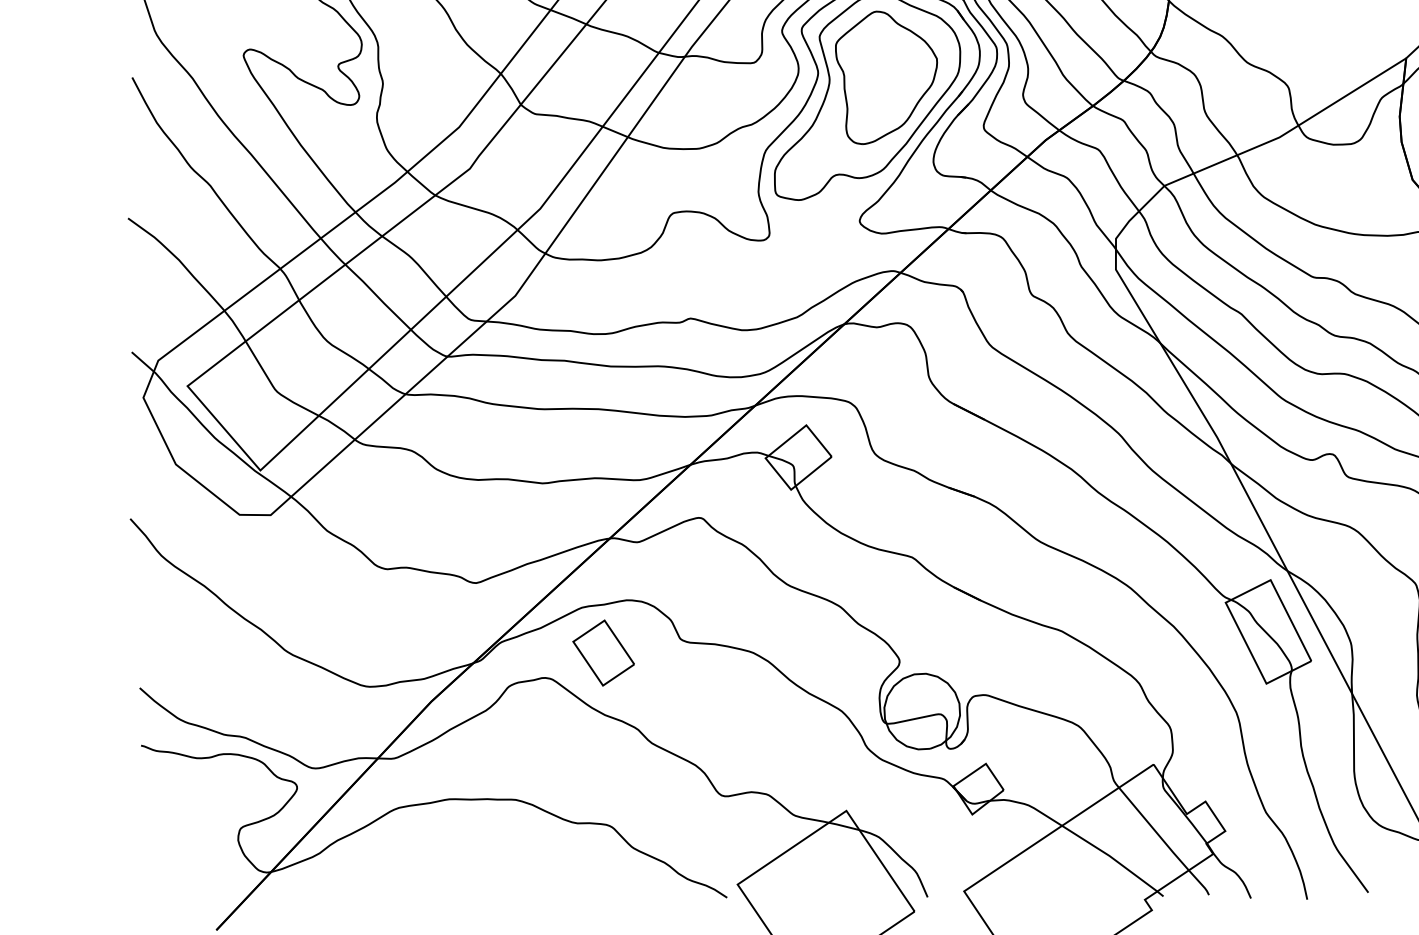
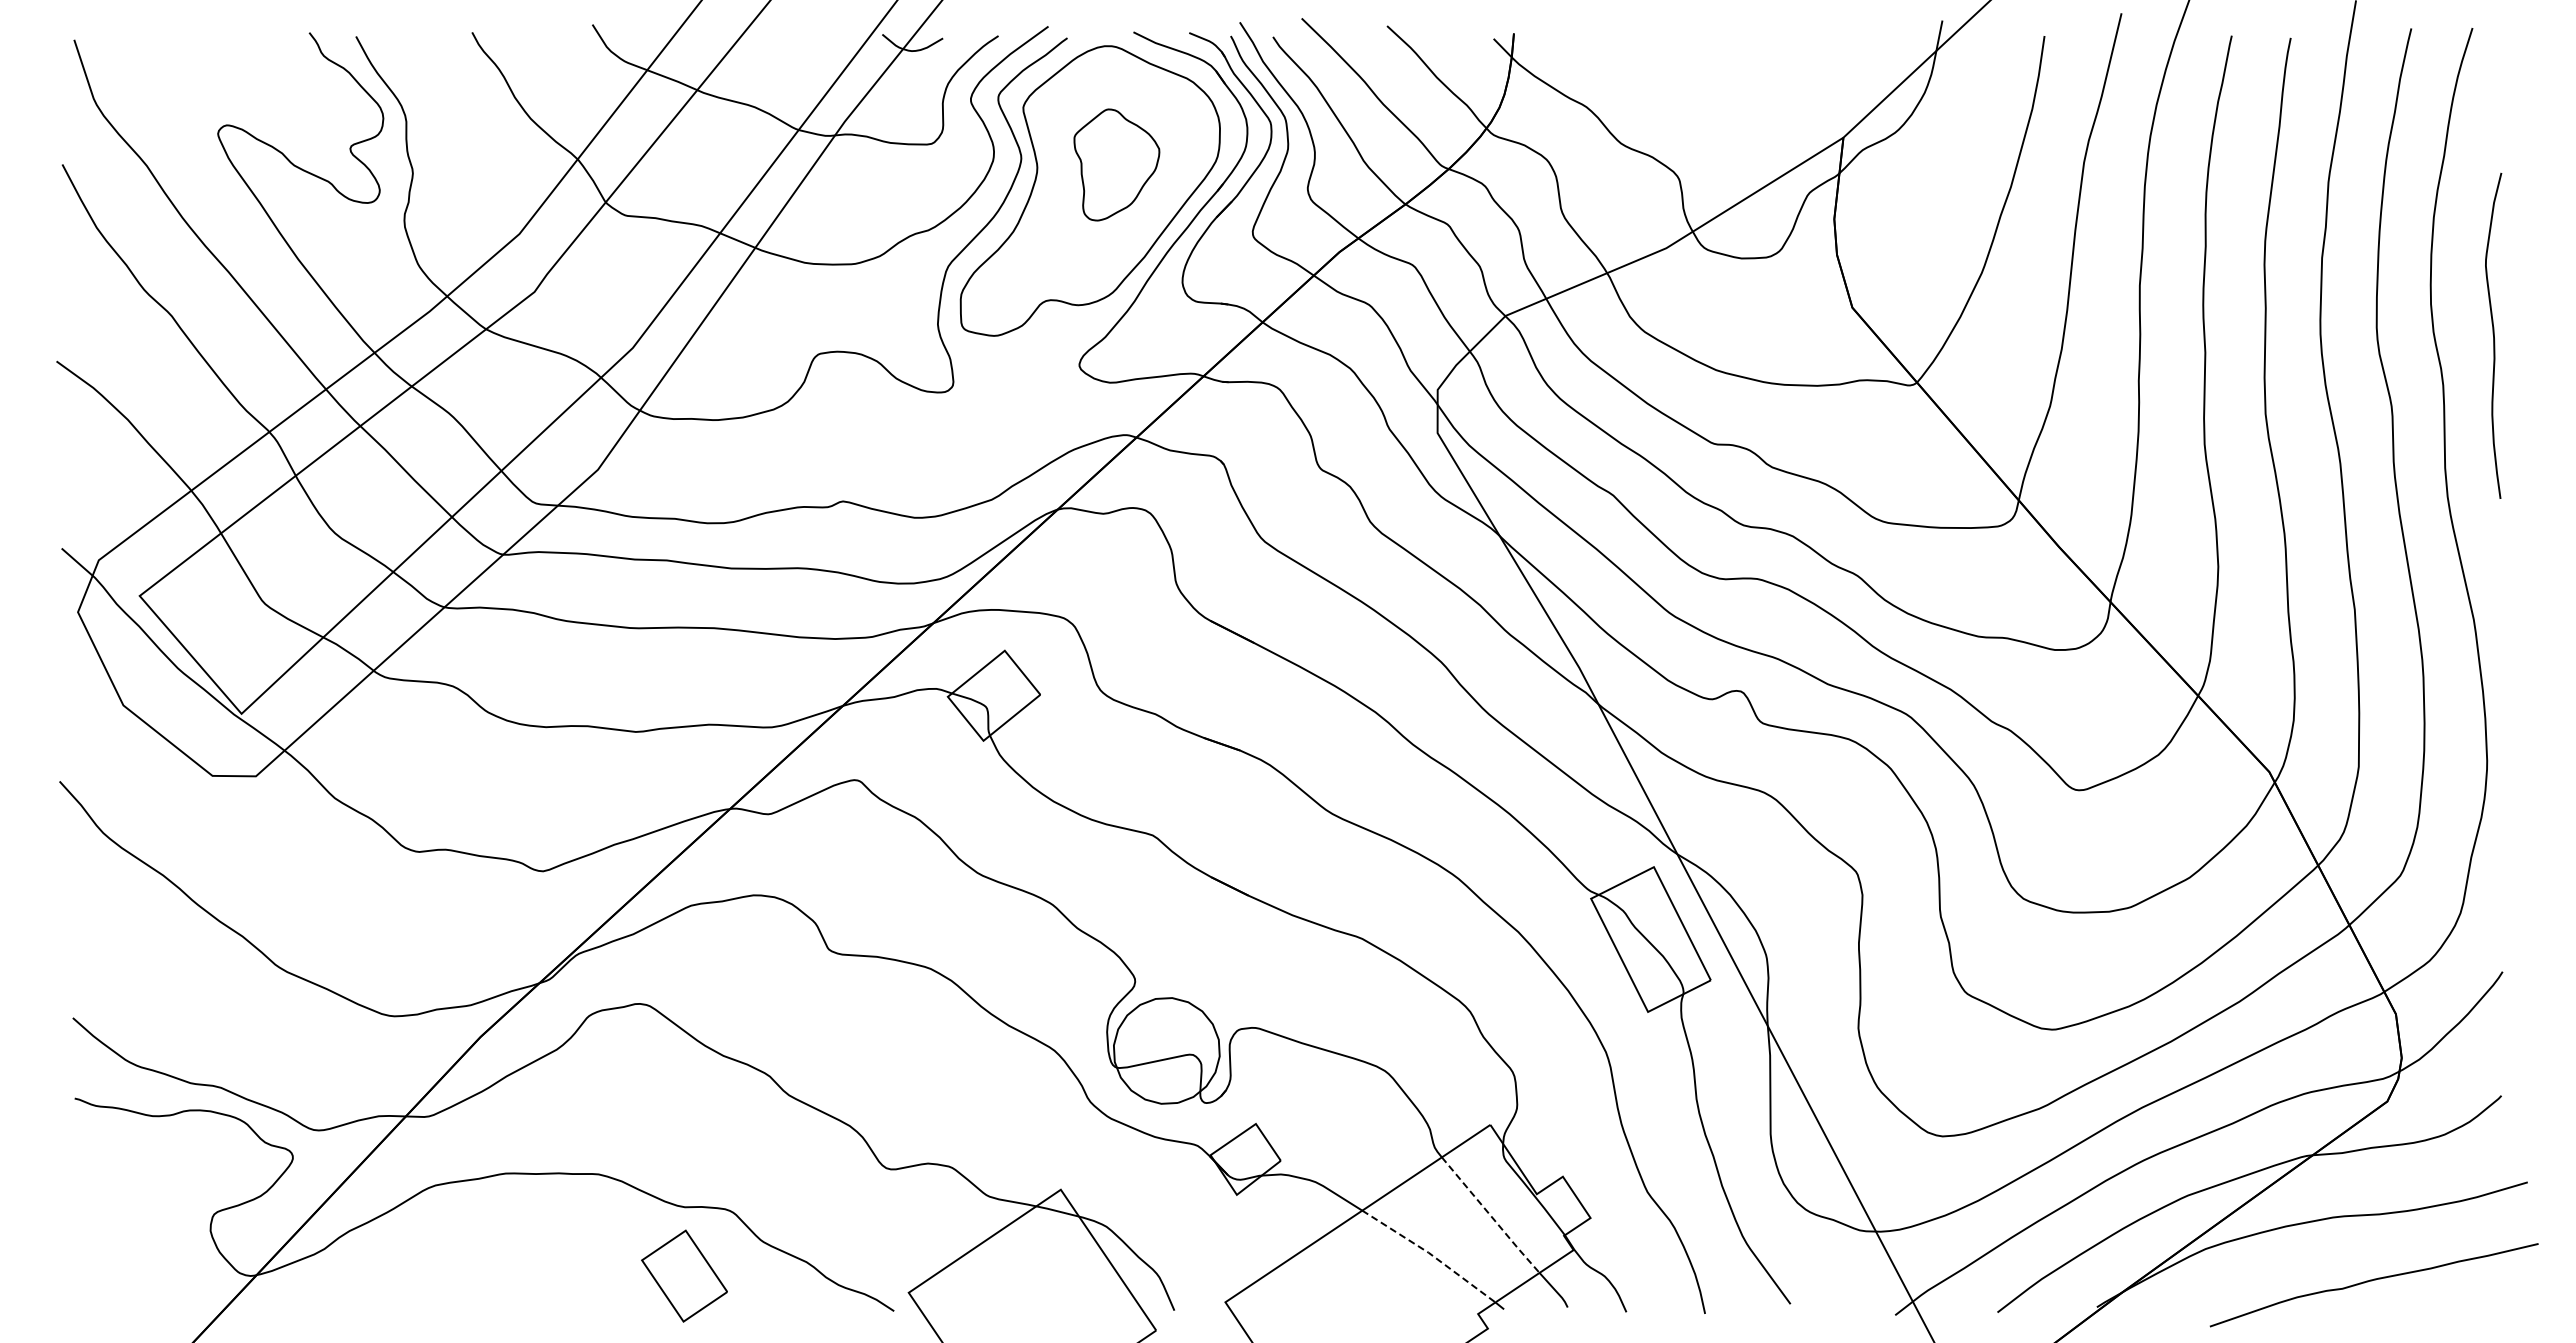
part: (886, 77) -> (1116, 164), size x0.6
part: (603, 652) -> (684, 1275), moved
line: (1154, 830) -> (1491, 1216), solid -> dashed
line: (1110, 856) -> (1430, 1253), solid -> dashed

